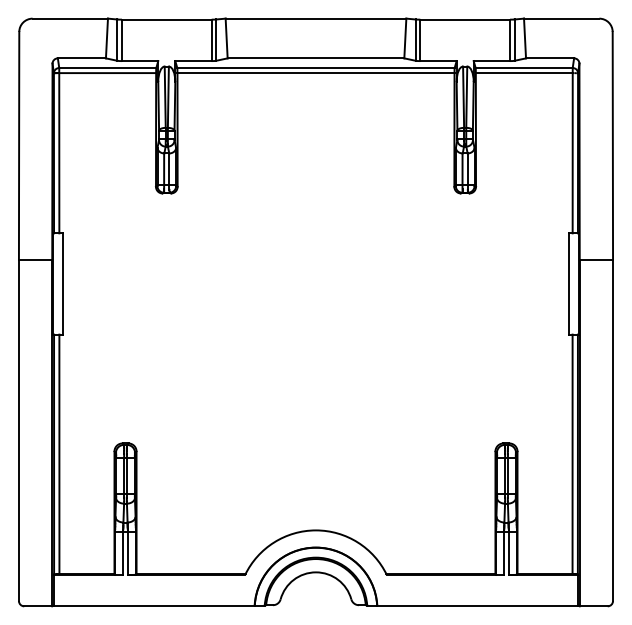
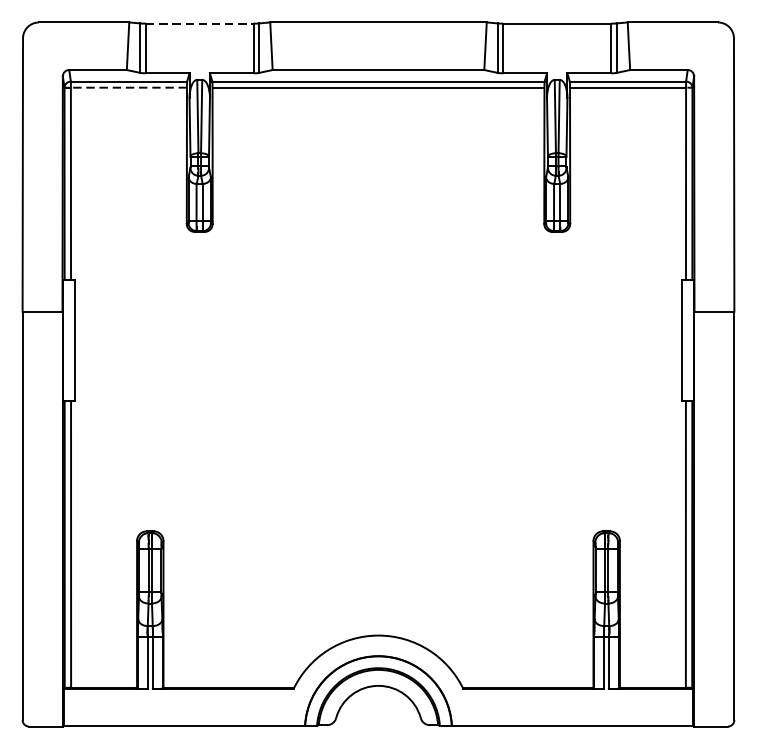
line: (166, 19) -> (199, 23), solid -> dashed
line: (107, 73) -> (128, 88), solid -> dashed

